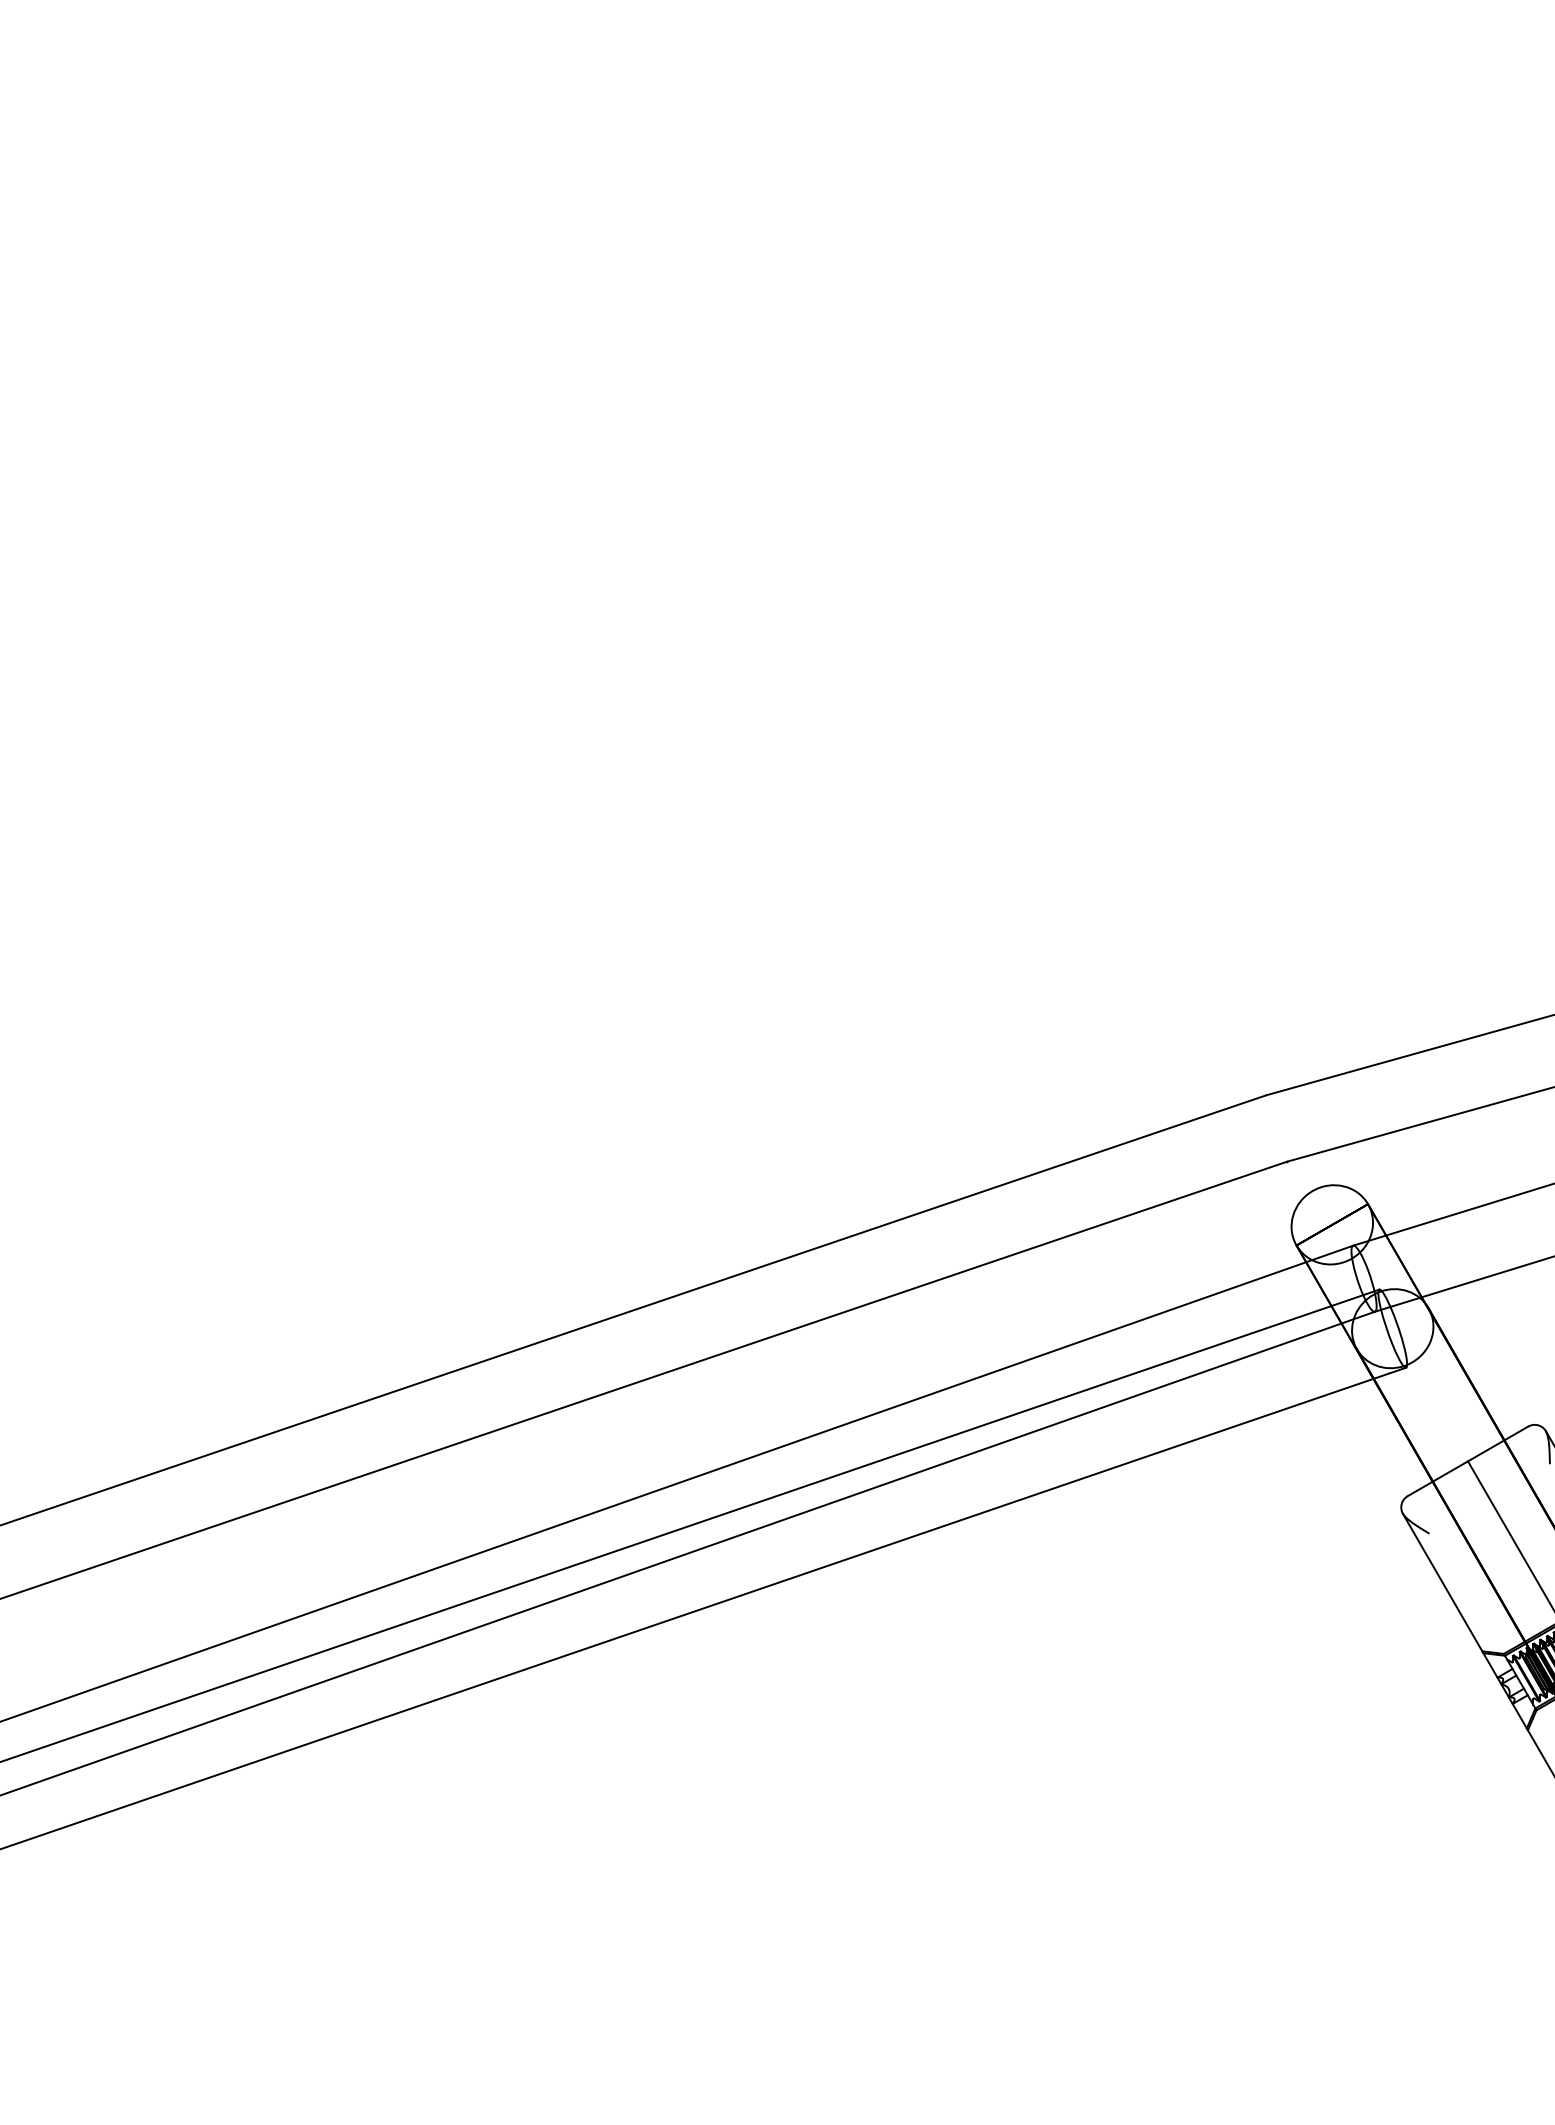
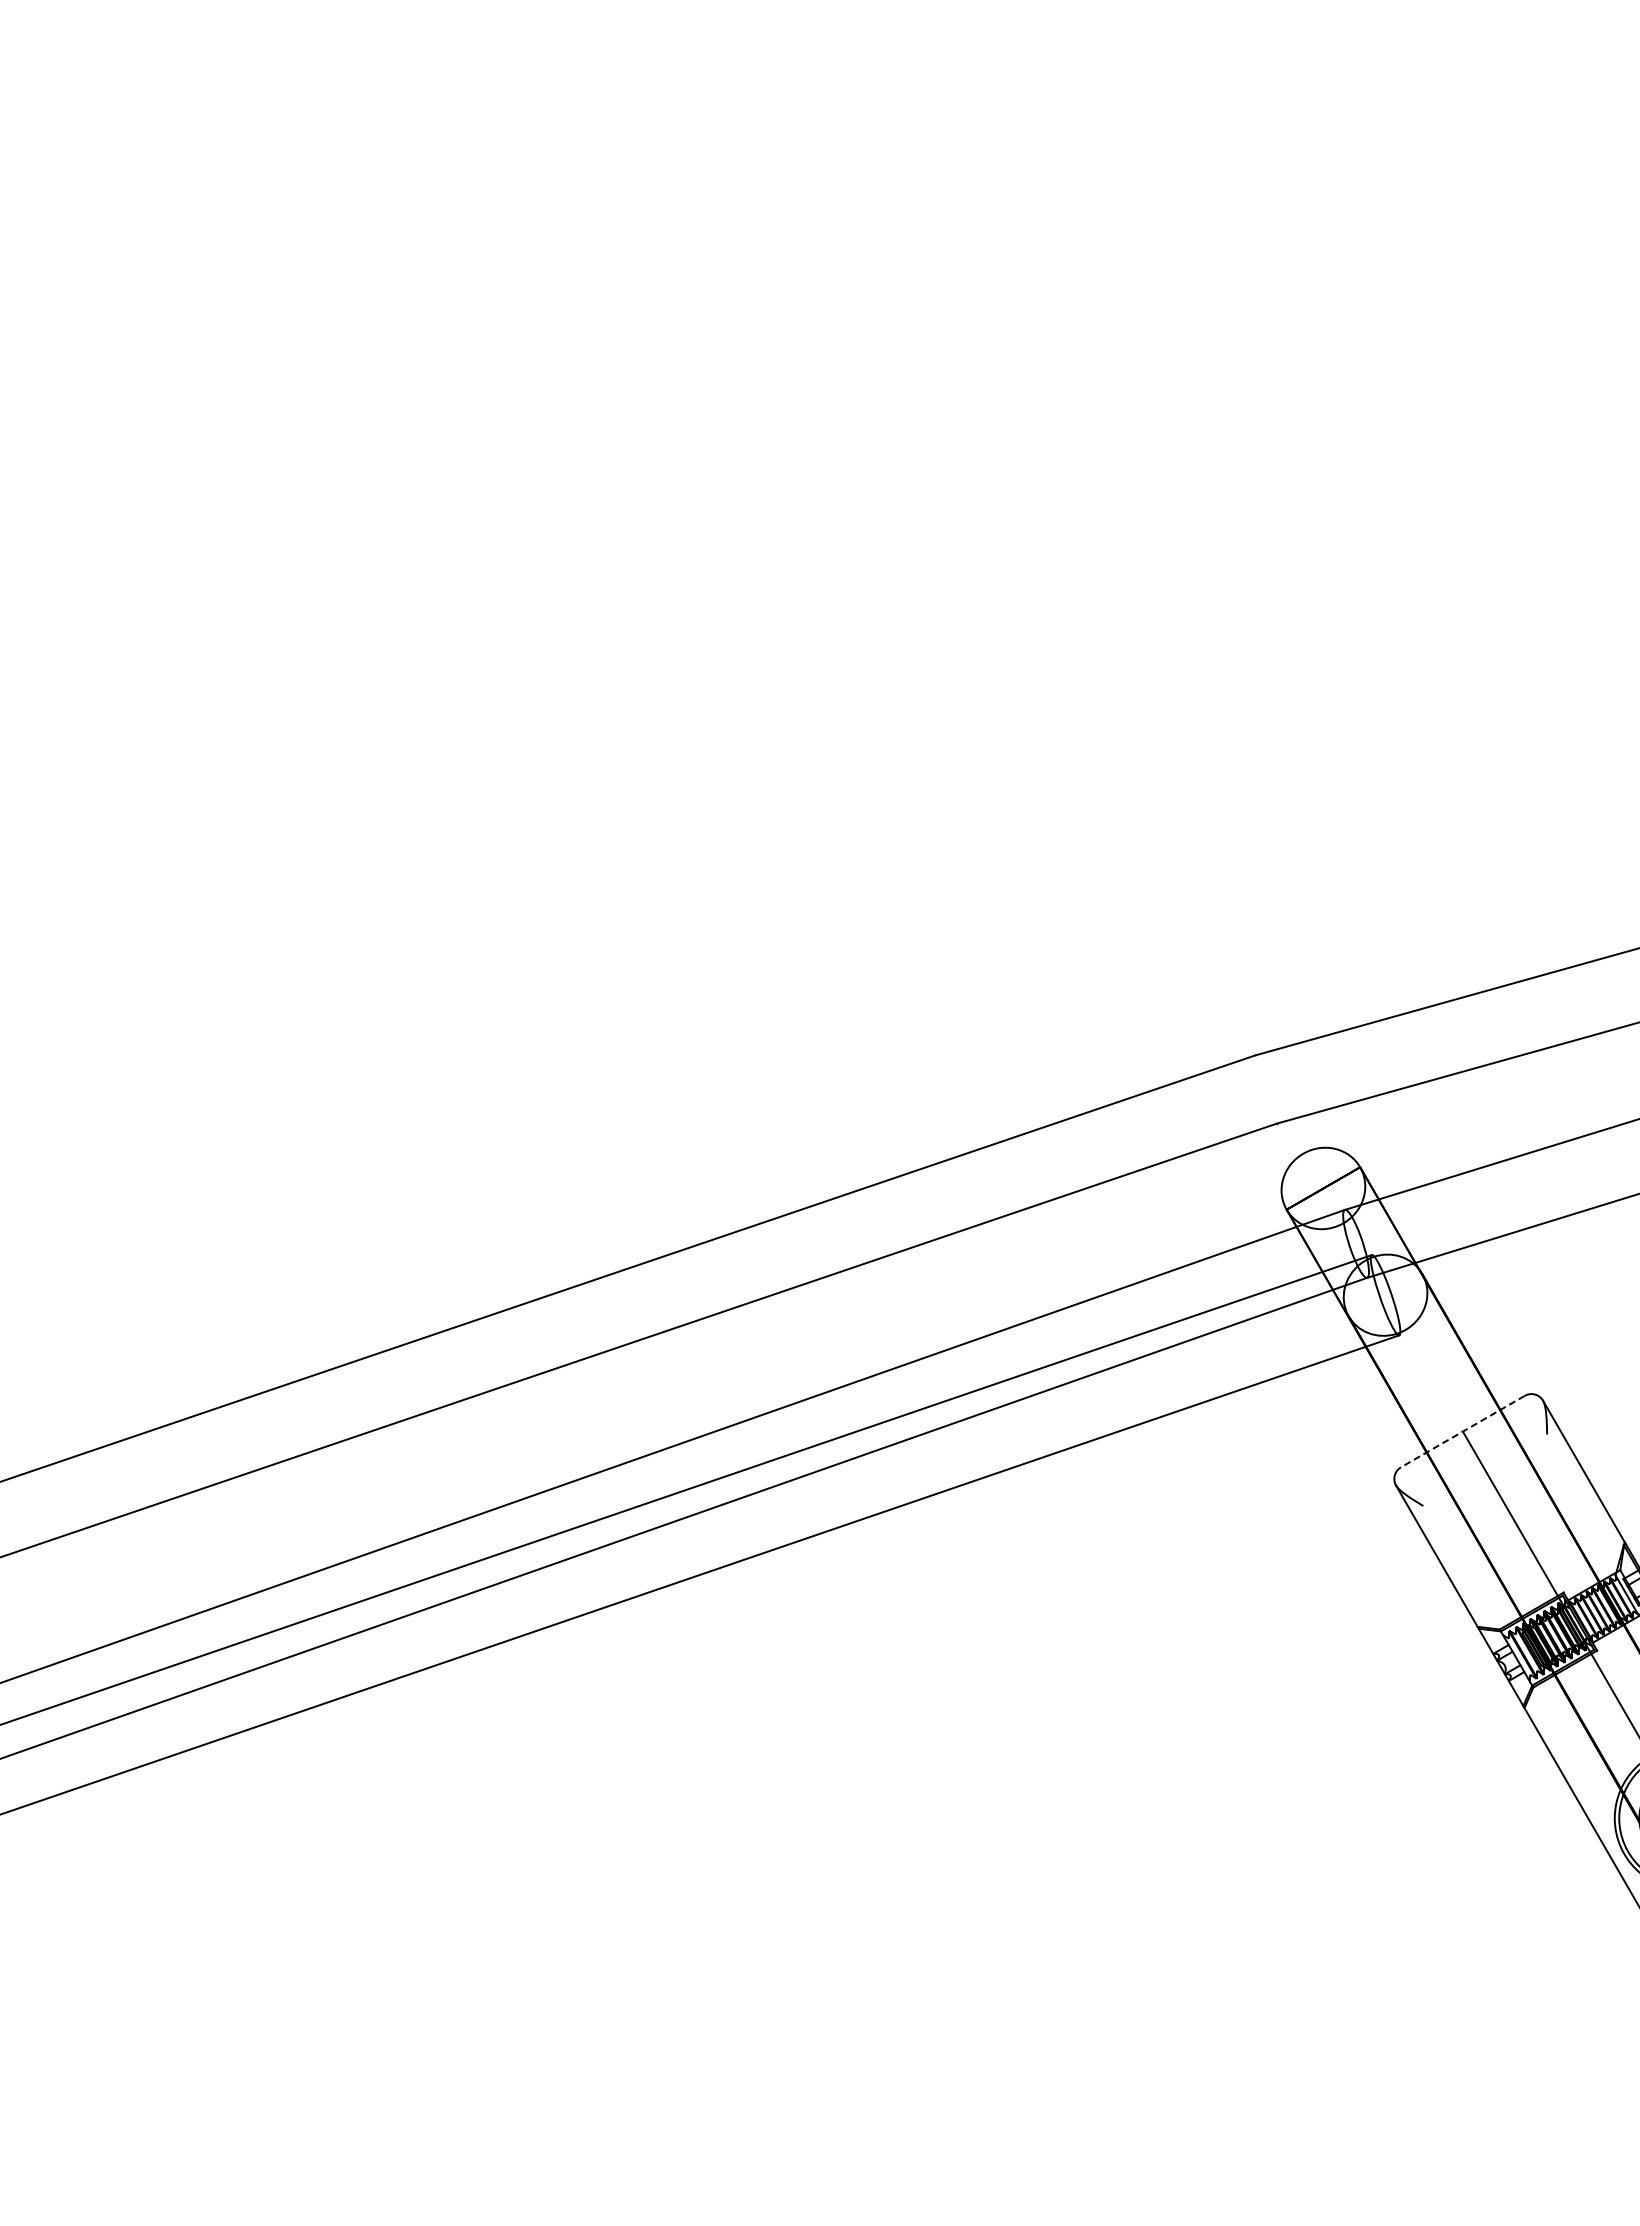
line: (1467, 1461) -> (1462, 1431), solid -> dashed

